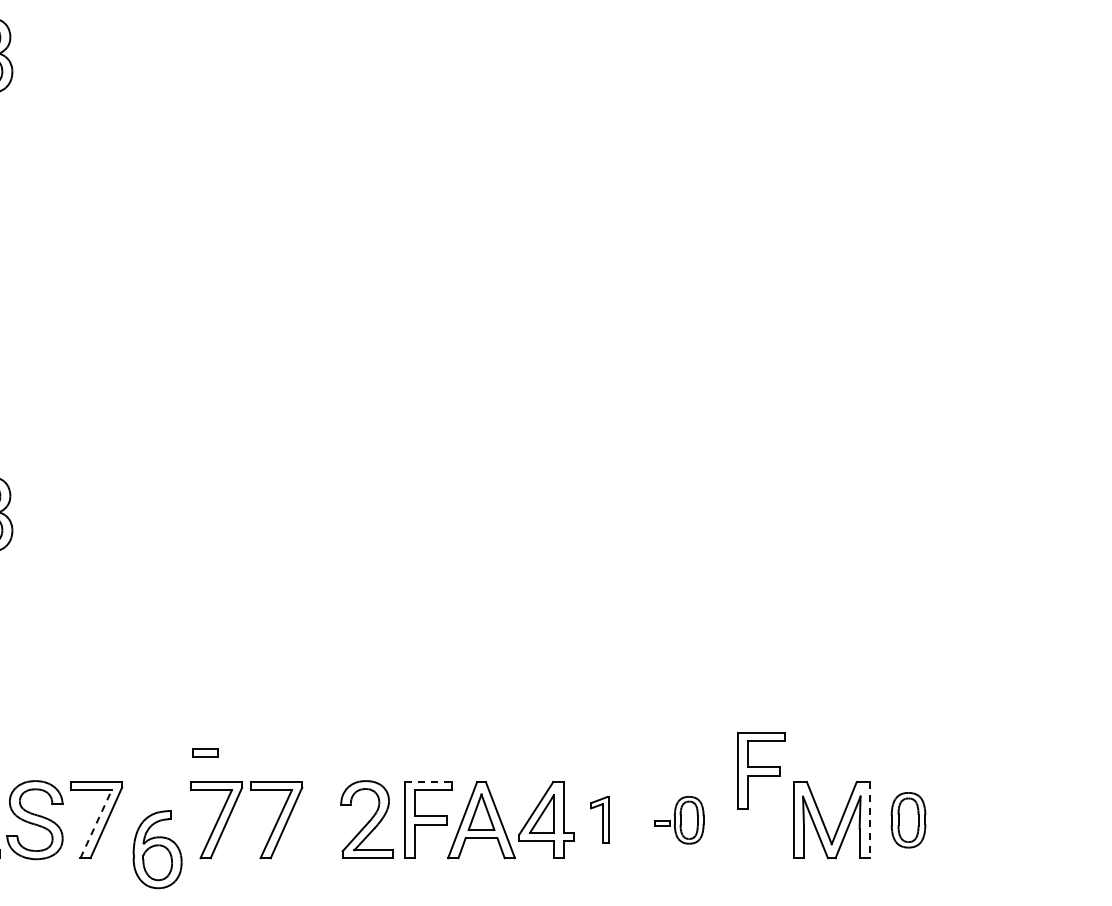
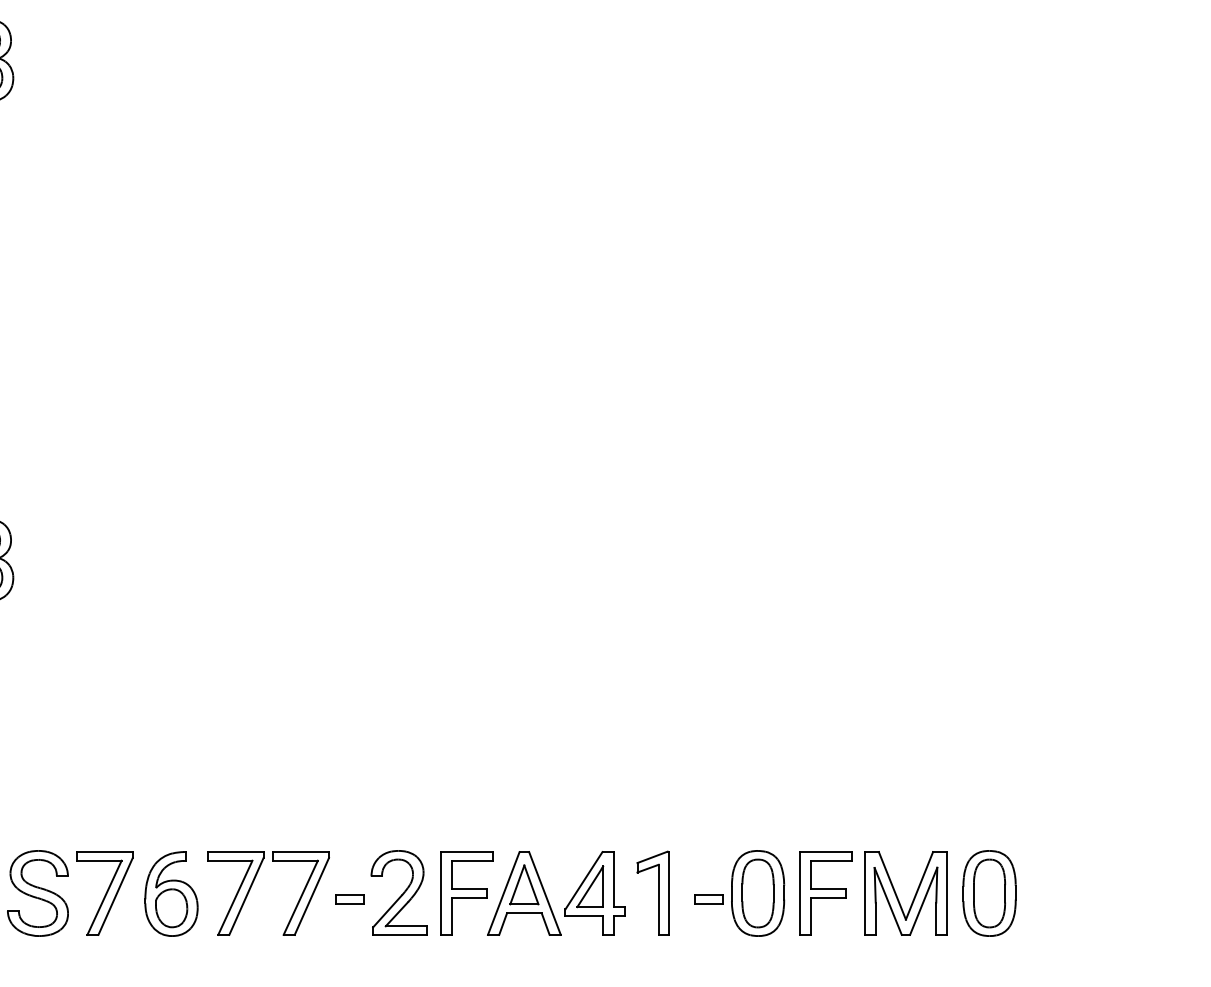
part: (205, 752) -> (350, 899), moved
part: (761, 770) -> (826, 892), moved
line: (428, 782) -> (466, 852), dashed -> solid
part: (599, 819) -> (652, 892), size x1.67
part: (678, 820) -> (738, 893), size x1.67
line: (869, 820) -> (947, 893), dashed -> solid
part: (908, 820) -> (989, 893), size x1.43
line: (96, 823) -> (104, 897), dashed -> solid
part: (157, 849) -> (171, 893), moved

